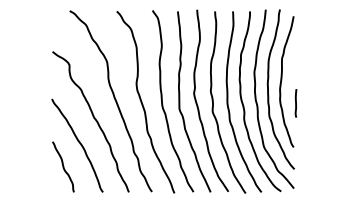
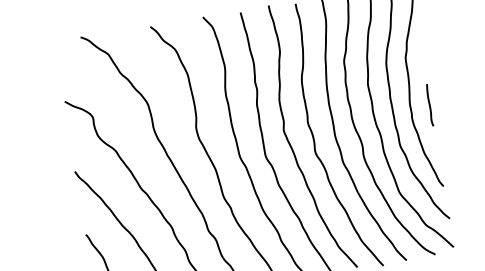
curve: (295, 103) -> (428, 105), moved

